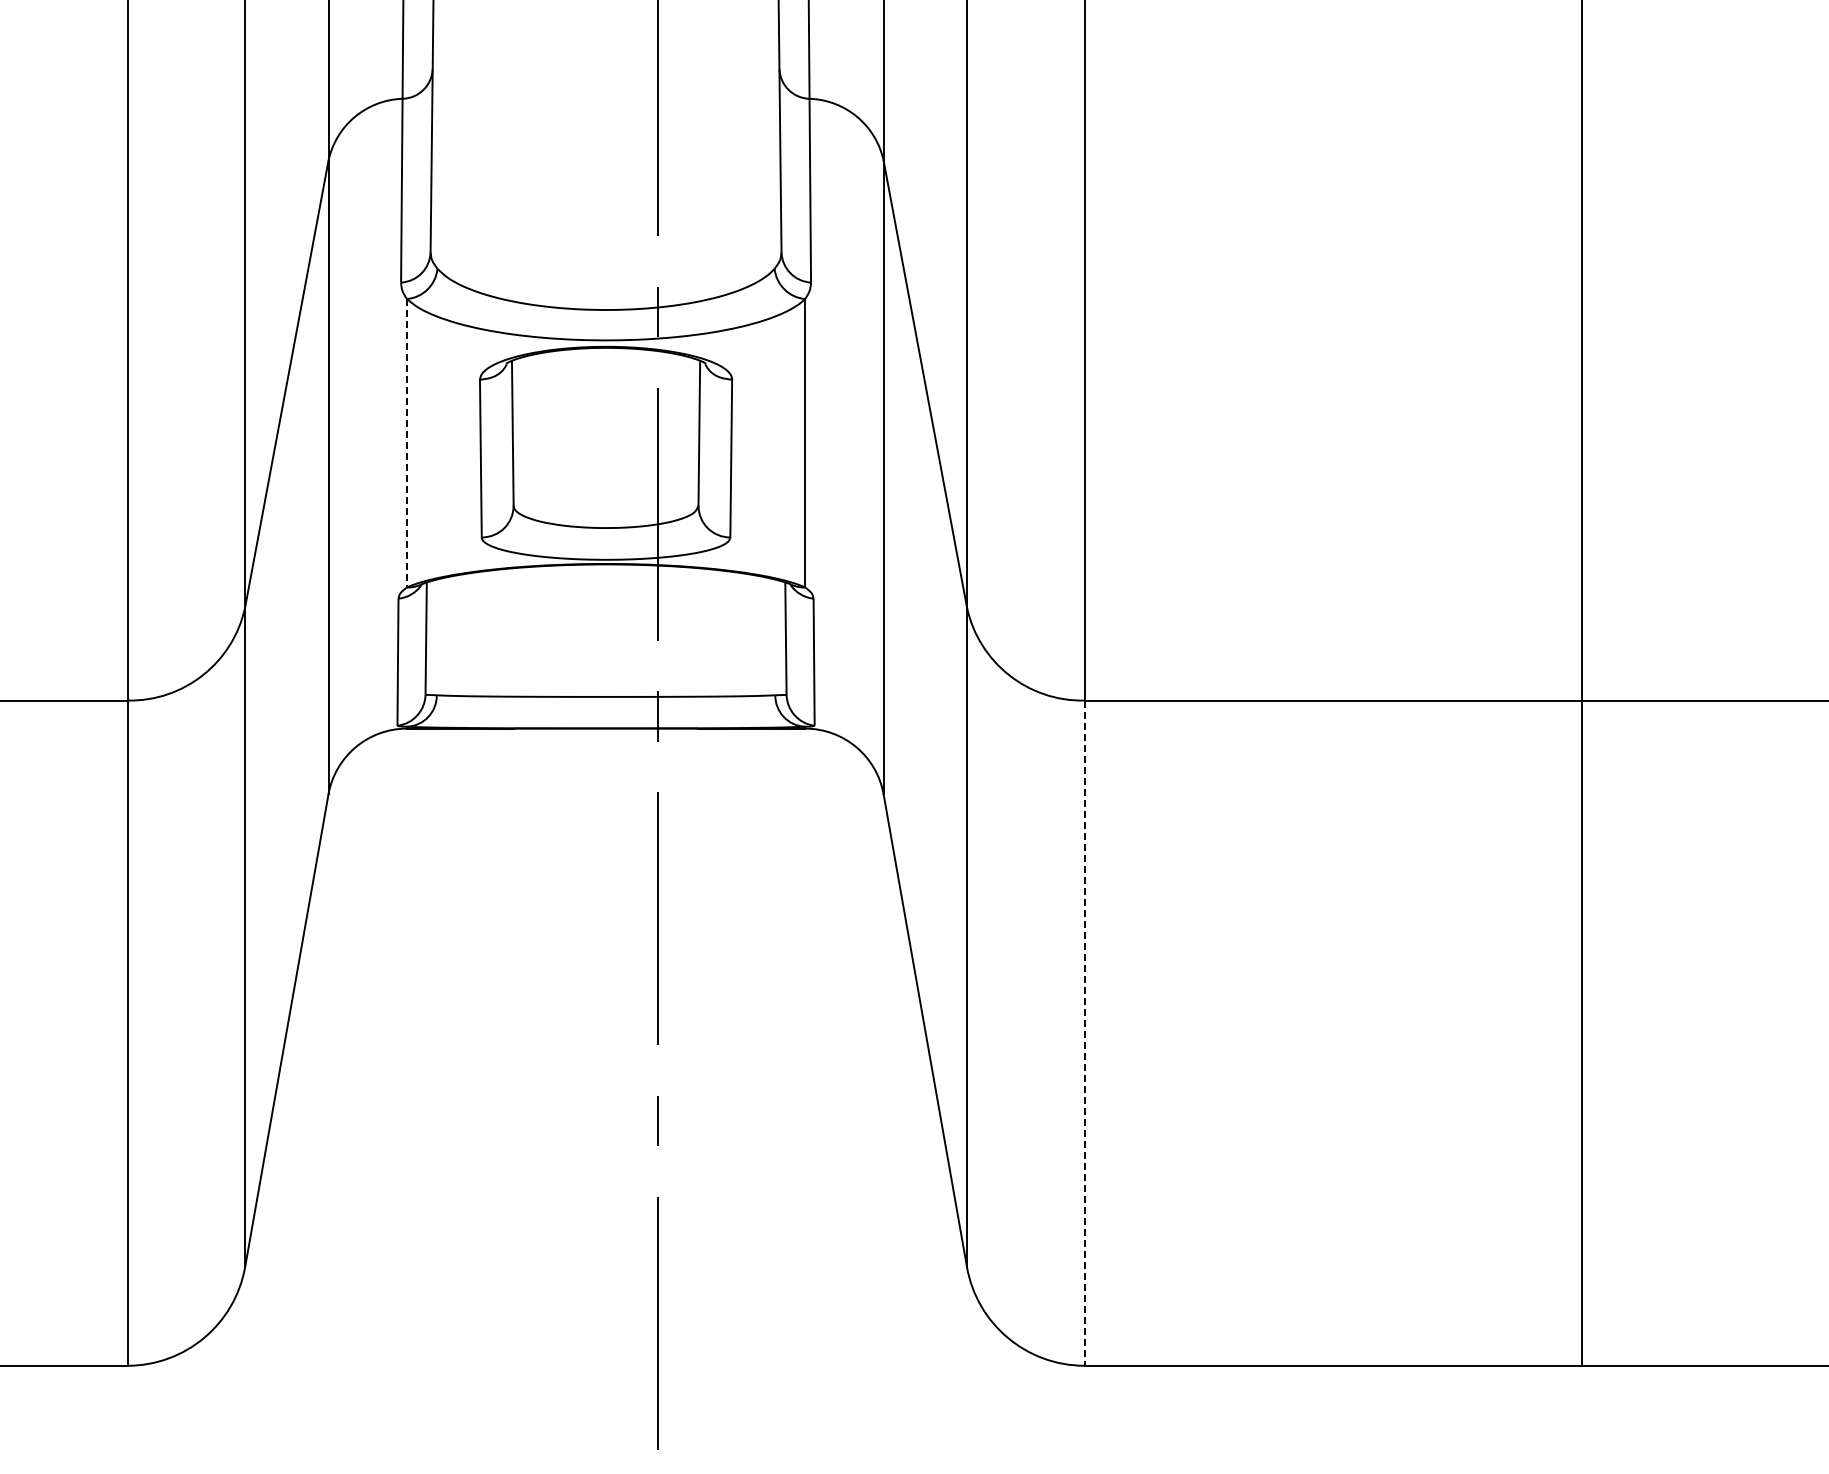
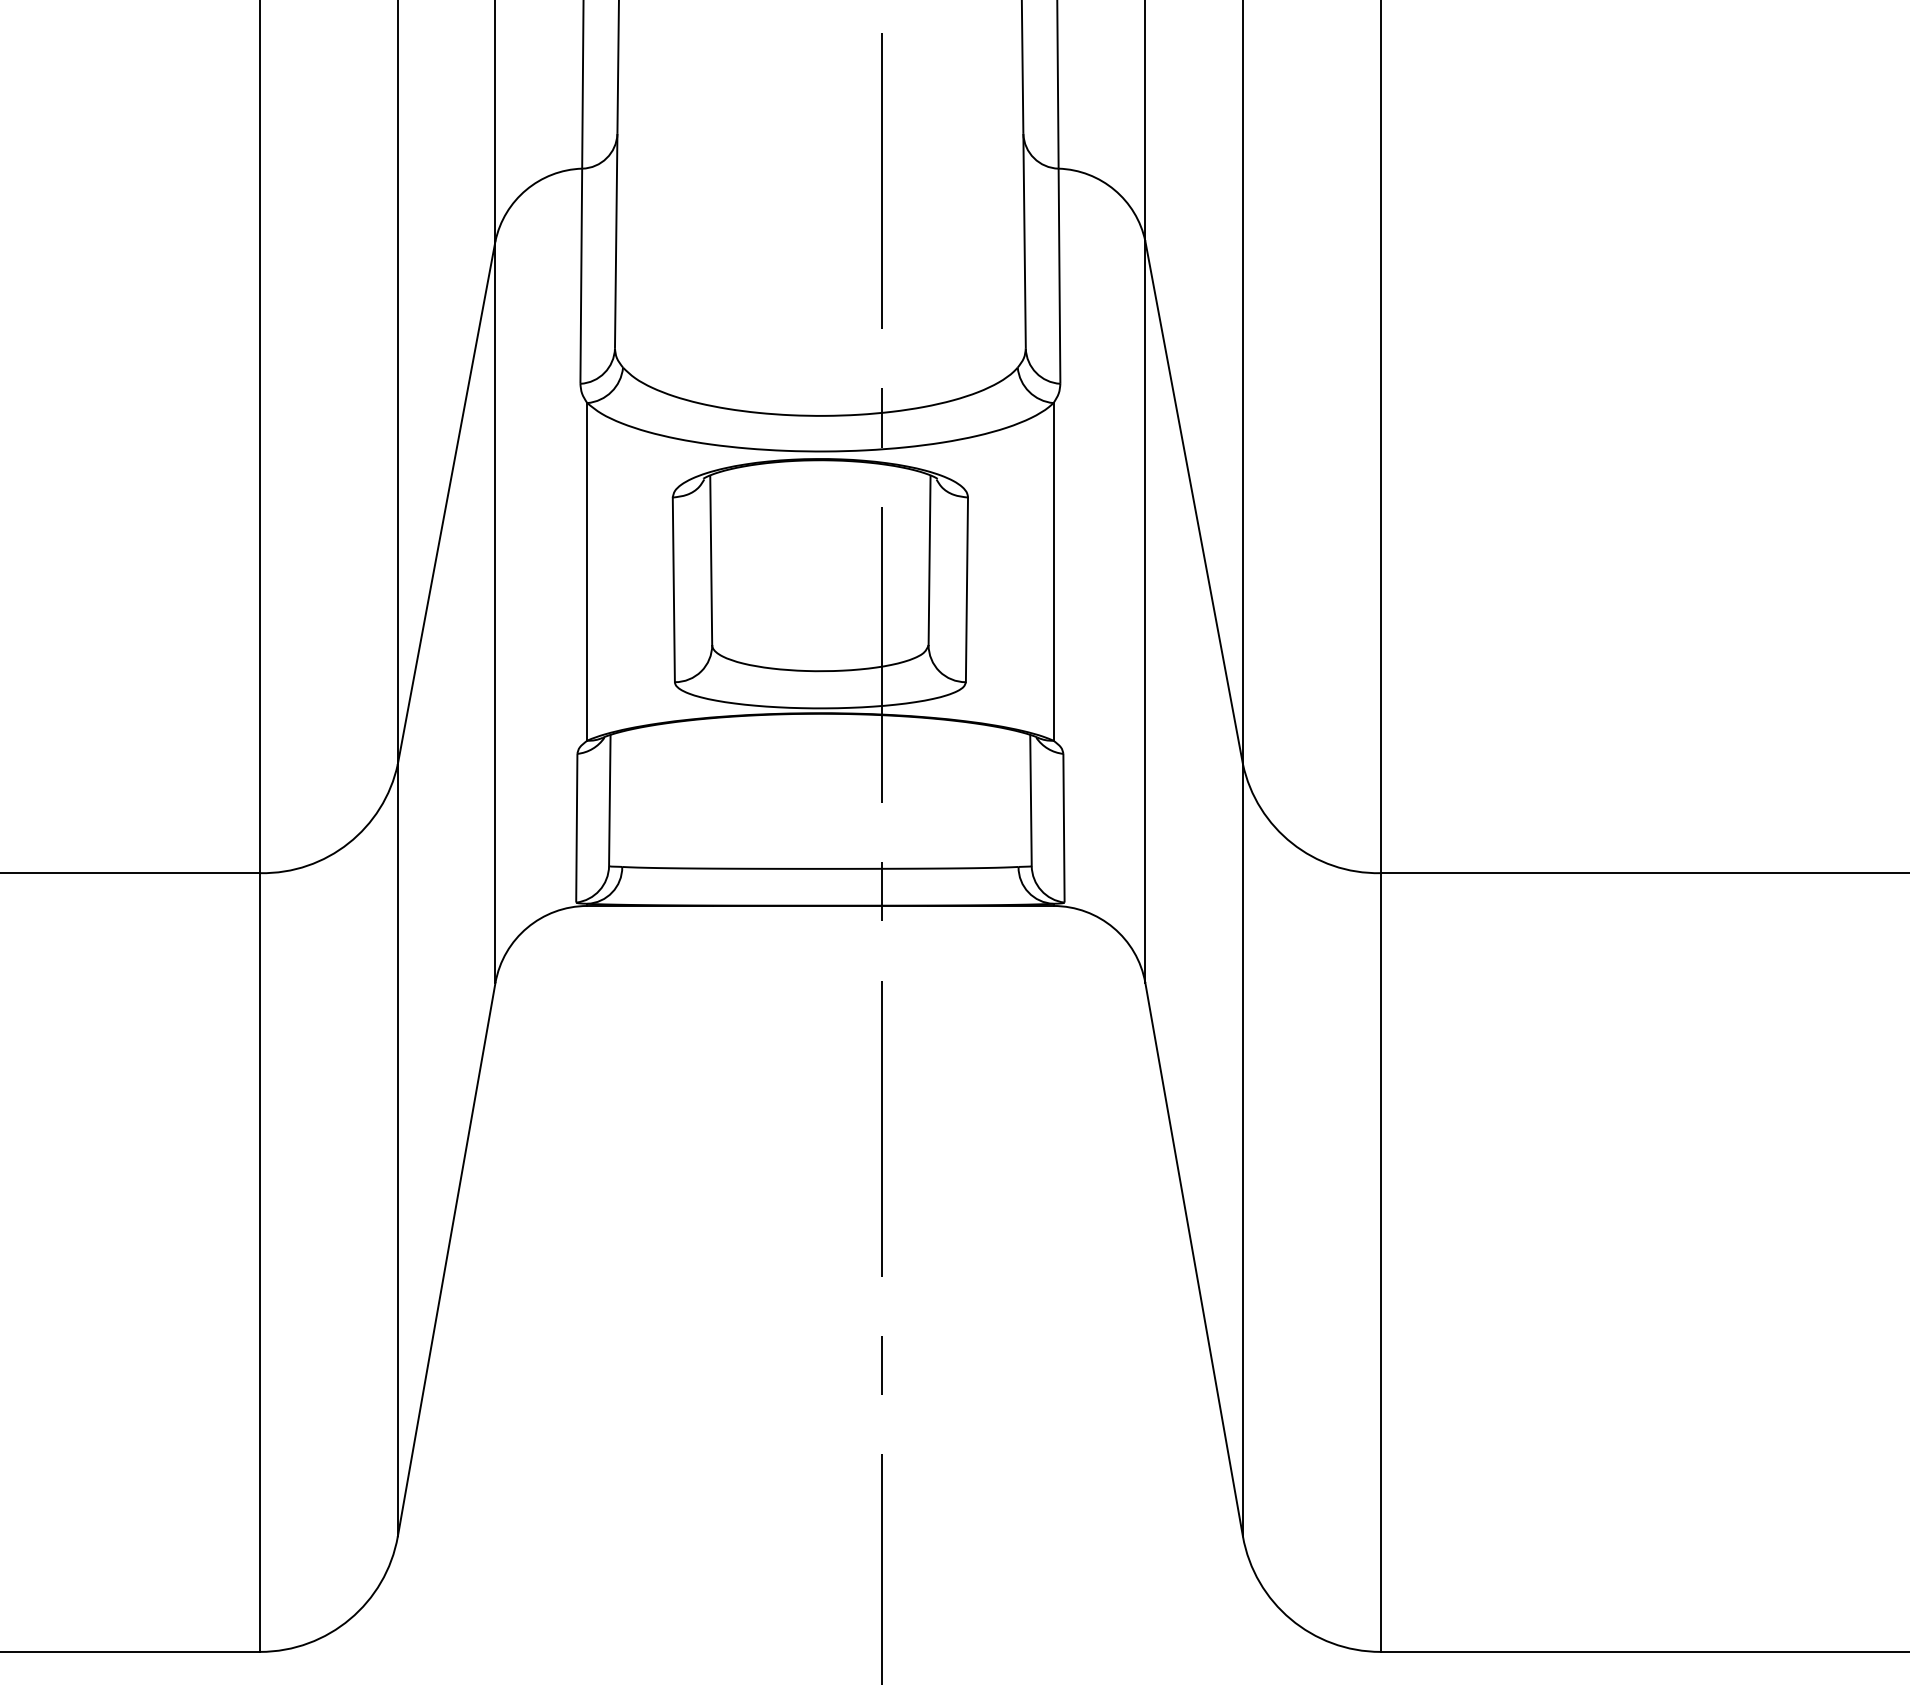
line: (406, 443) -> (586, 572), dashed -> solid
line: (1084, 1033) -> (1380, 1262), dashed -> solid

